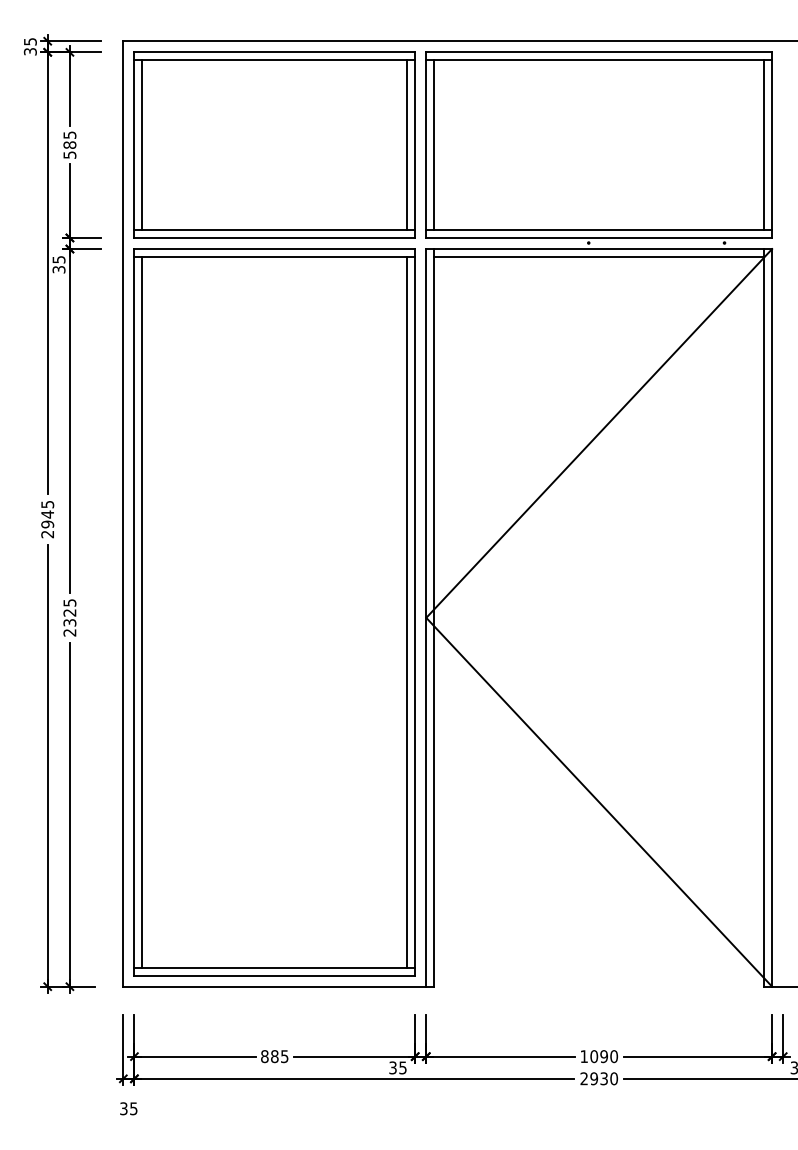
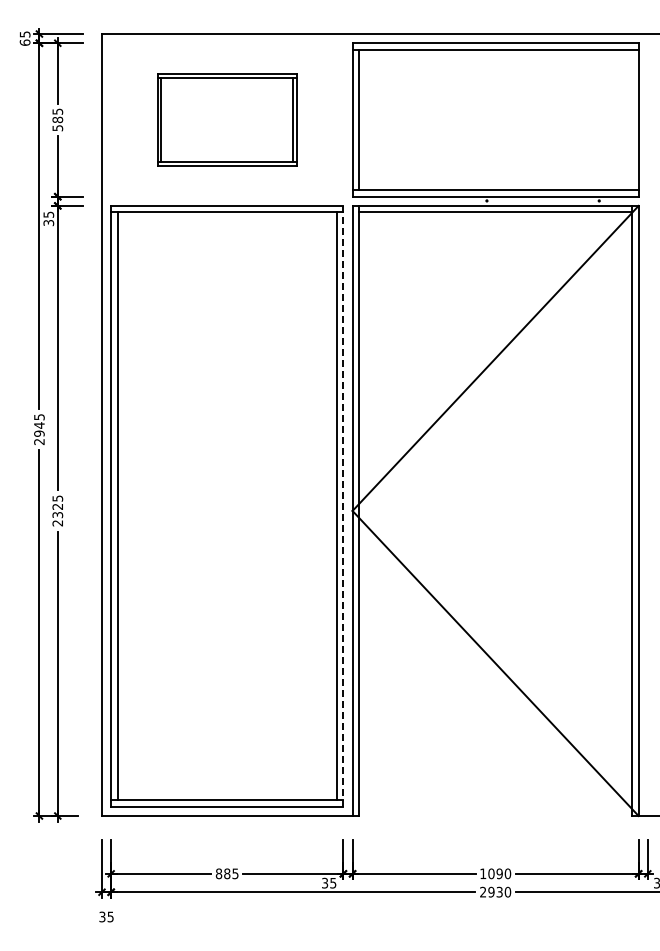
text: (29, 51) -> (24, 42), 35 -> 65
part: (273, 144) -> (226, 119), size x0.6
line: (764, 144) -> (632, 119), removed
line: (415, 611) -> (343, 505), solid -> dashed

